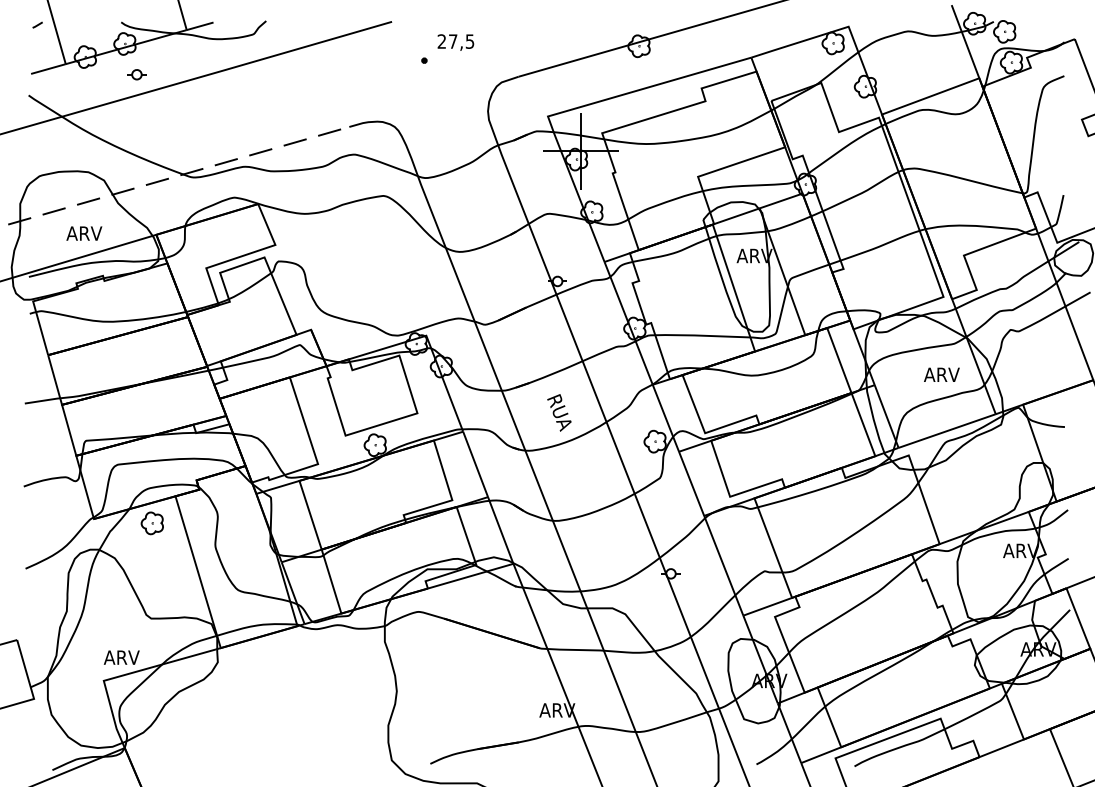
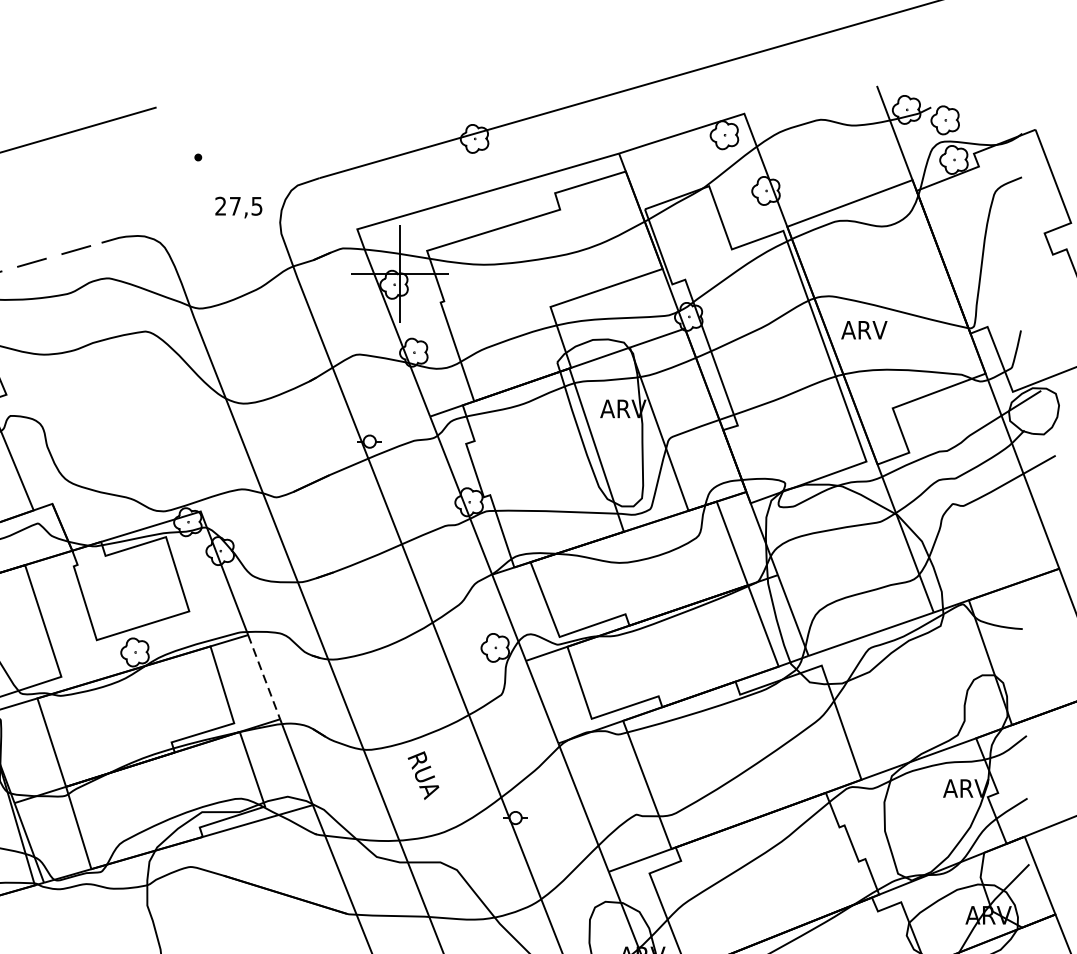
text: (455, 42) -> (238, 207), moved
text: (941, 374) -> (863, 329), moved
text: (559, 412) -> (423, 775), moved
line: (475, 464) -> (264, 677), solid -> dashed

